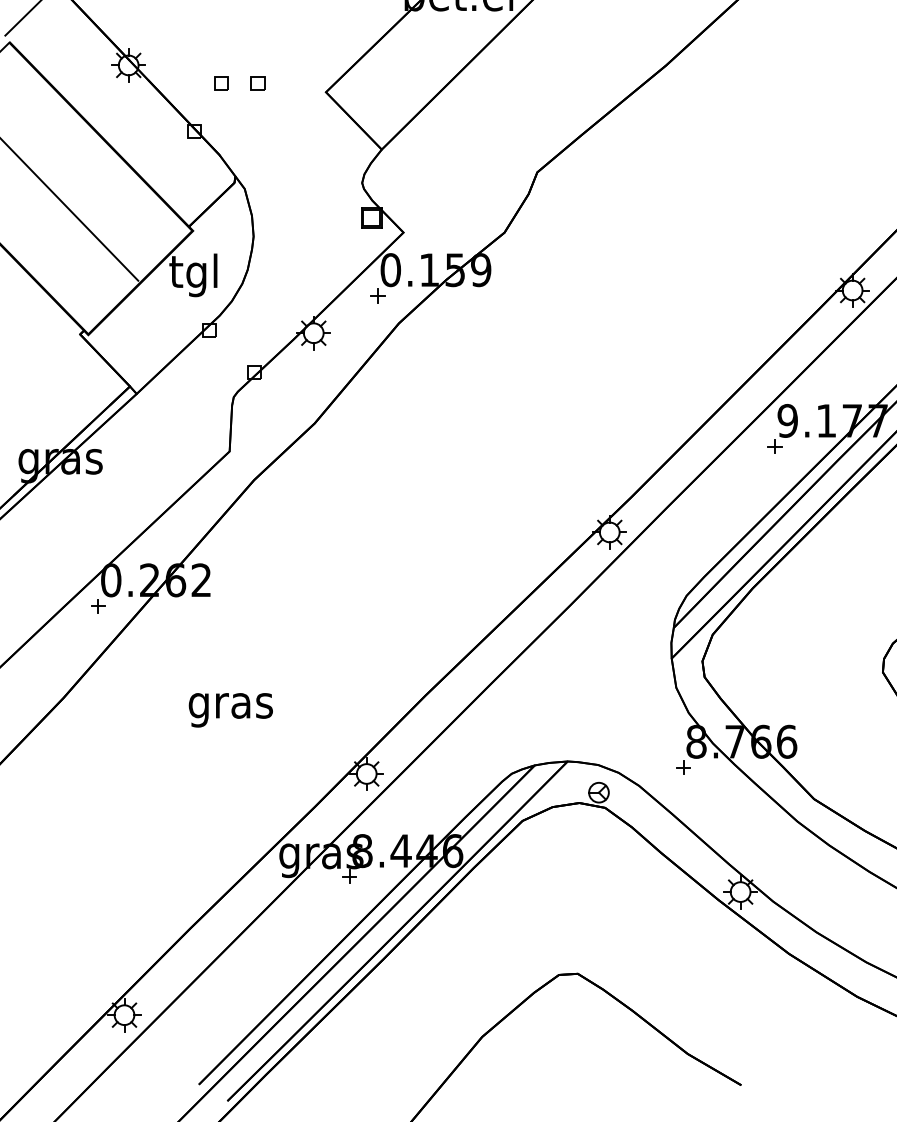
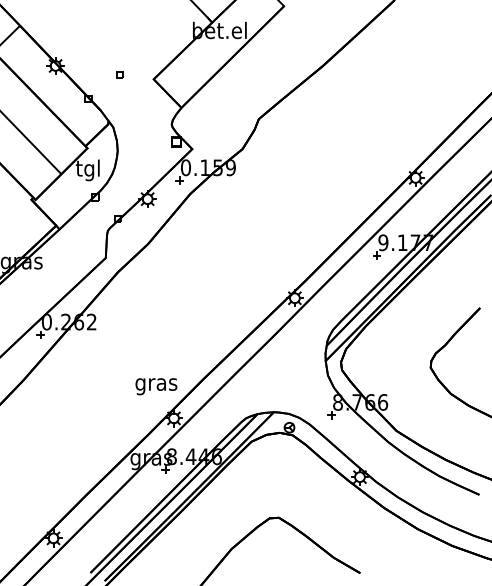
part: (220, 82) -> (101, 74), removed
text: (231, 709) -> (156, 386), moved

